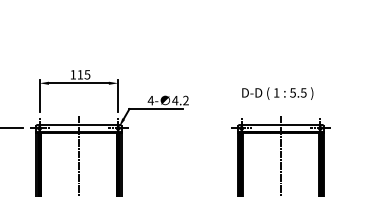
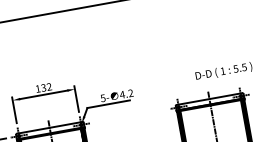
text: (83, 74) -> (46, 87), 115 -> 132
text: (277, 93) -> (223, 71), moved
text: (150, 100) -> (102, 98), 4- -> 5-

